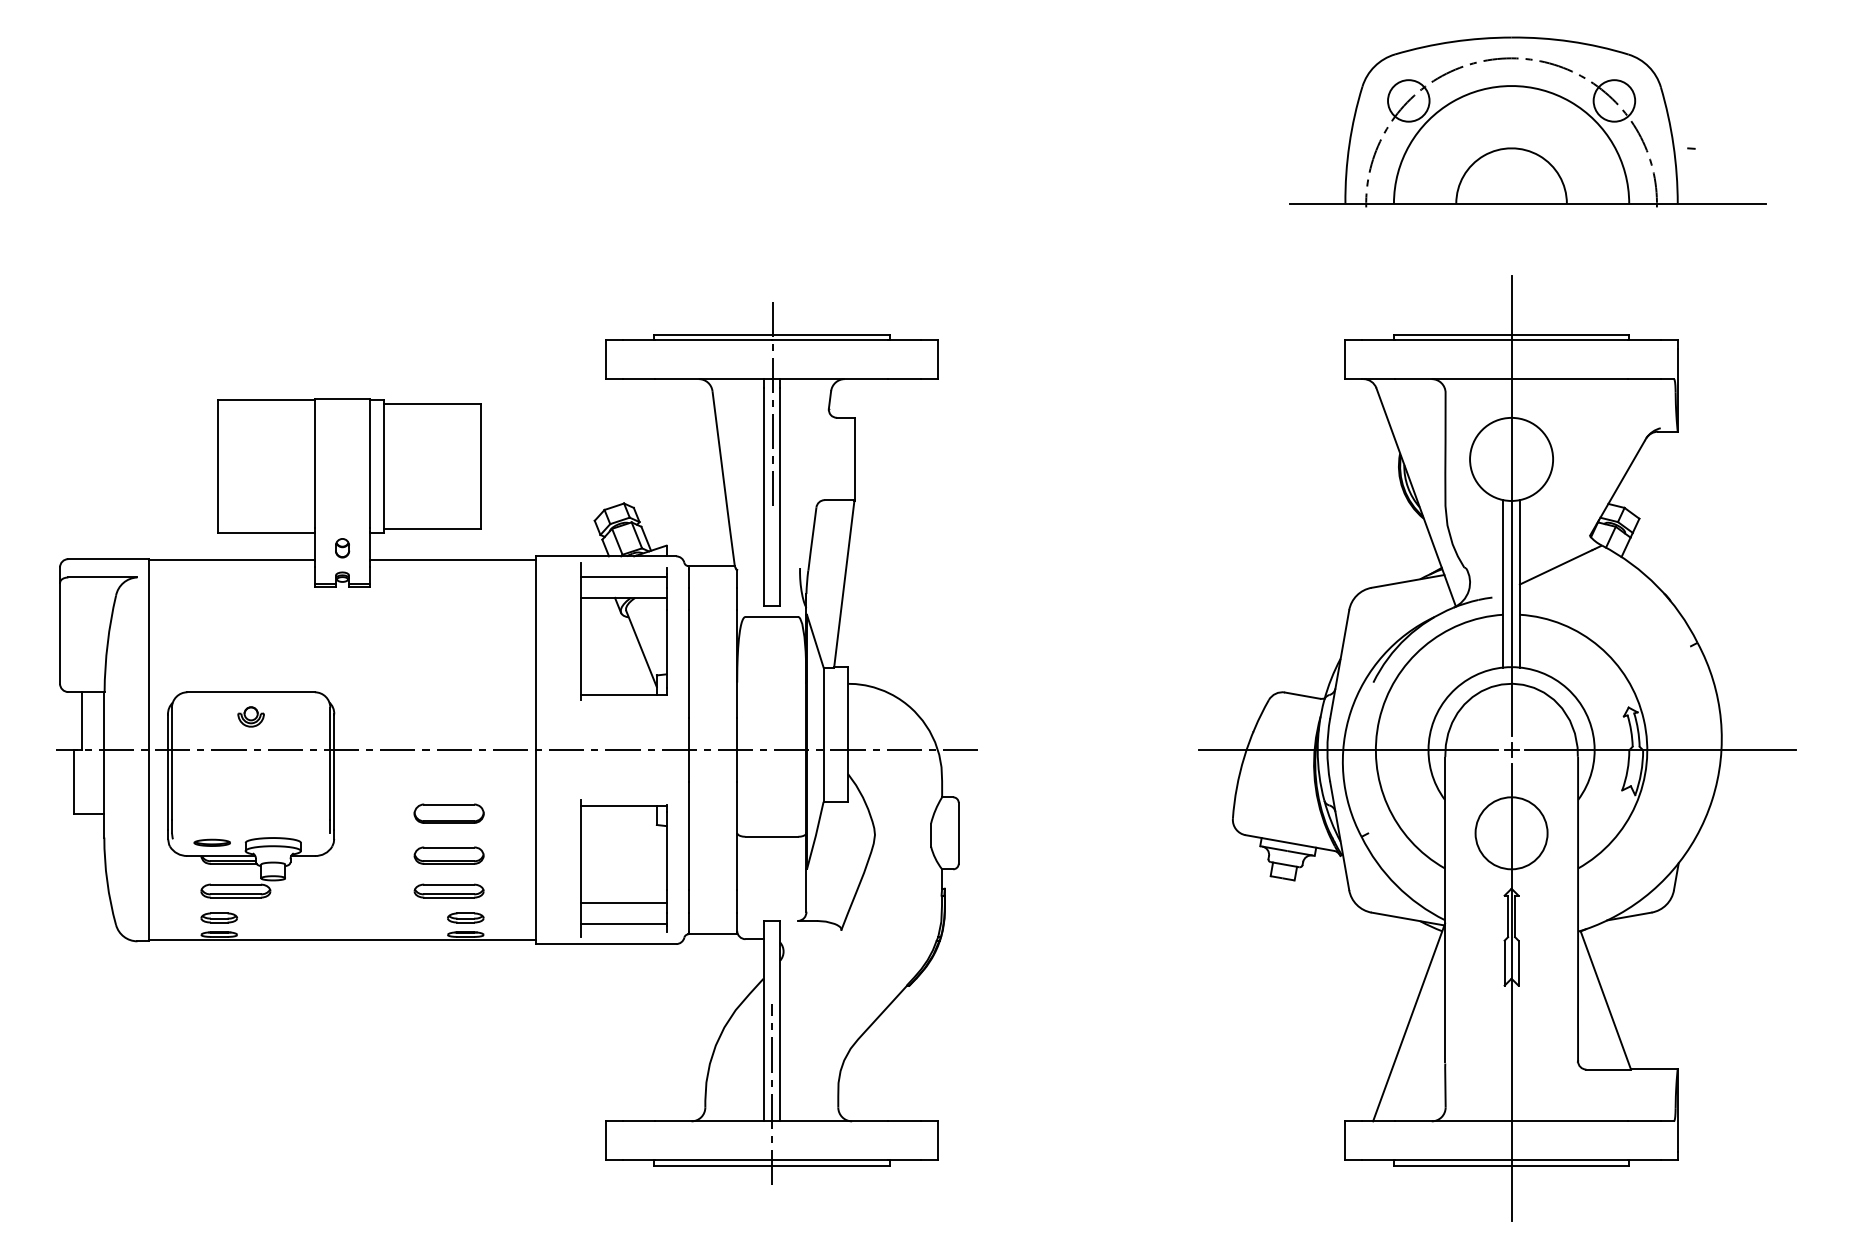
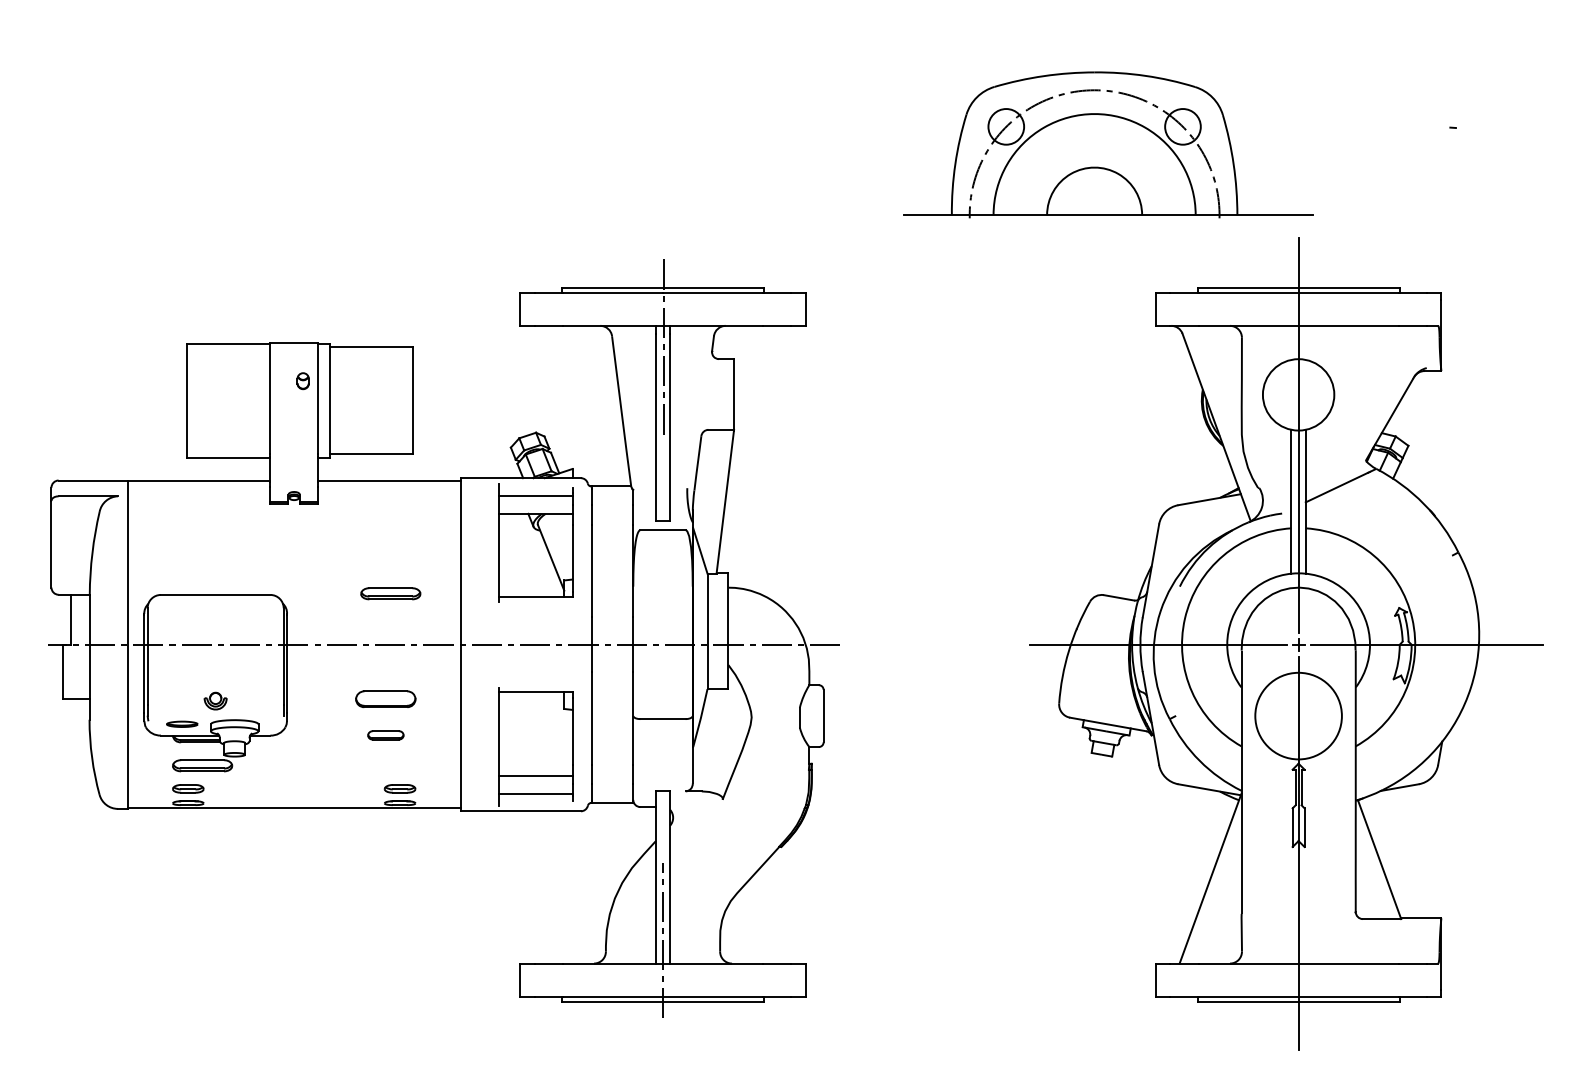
part: (1527, 121) -> (1108, 144), moved
part: (341, 548) -> (302, 381), moved
part: (250, 716) -> (215, 700), moved
circle: (1511, 833) -> (1298, 716), size x1.4
part: (448, 855) -> (385, 735), size x0.6
part: (448, 890) -> (390, 593), moved

